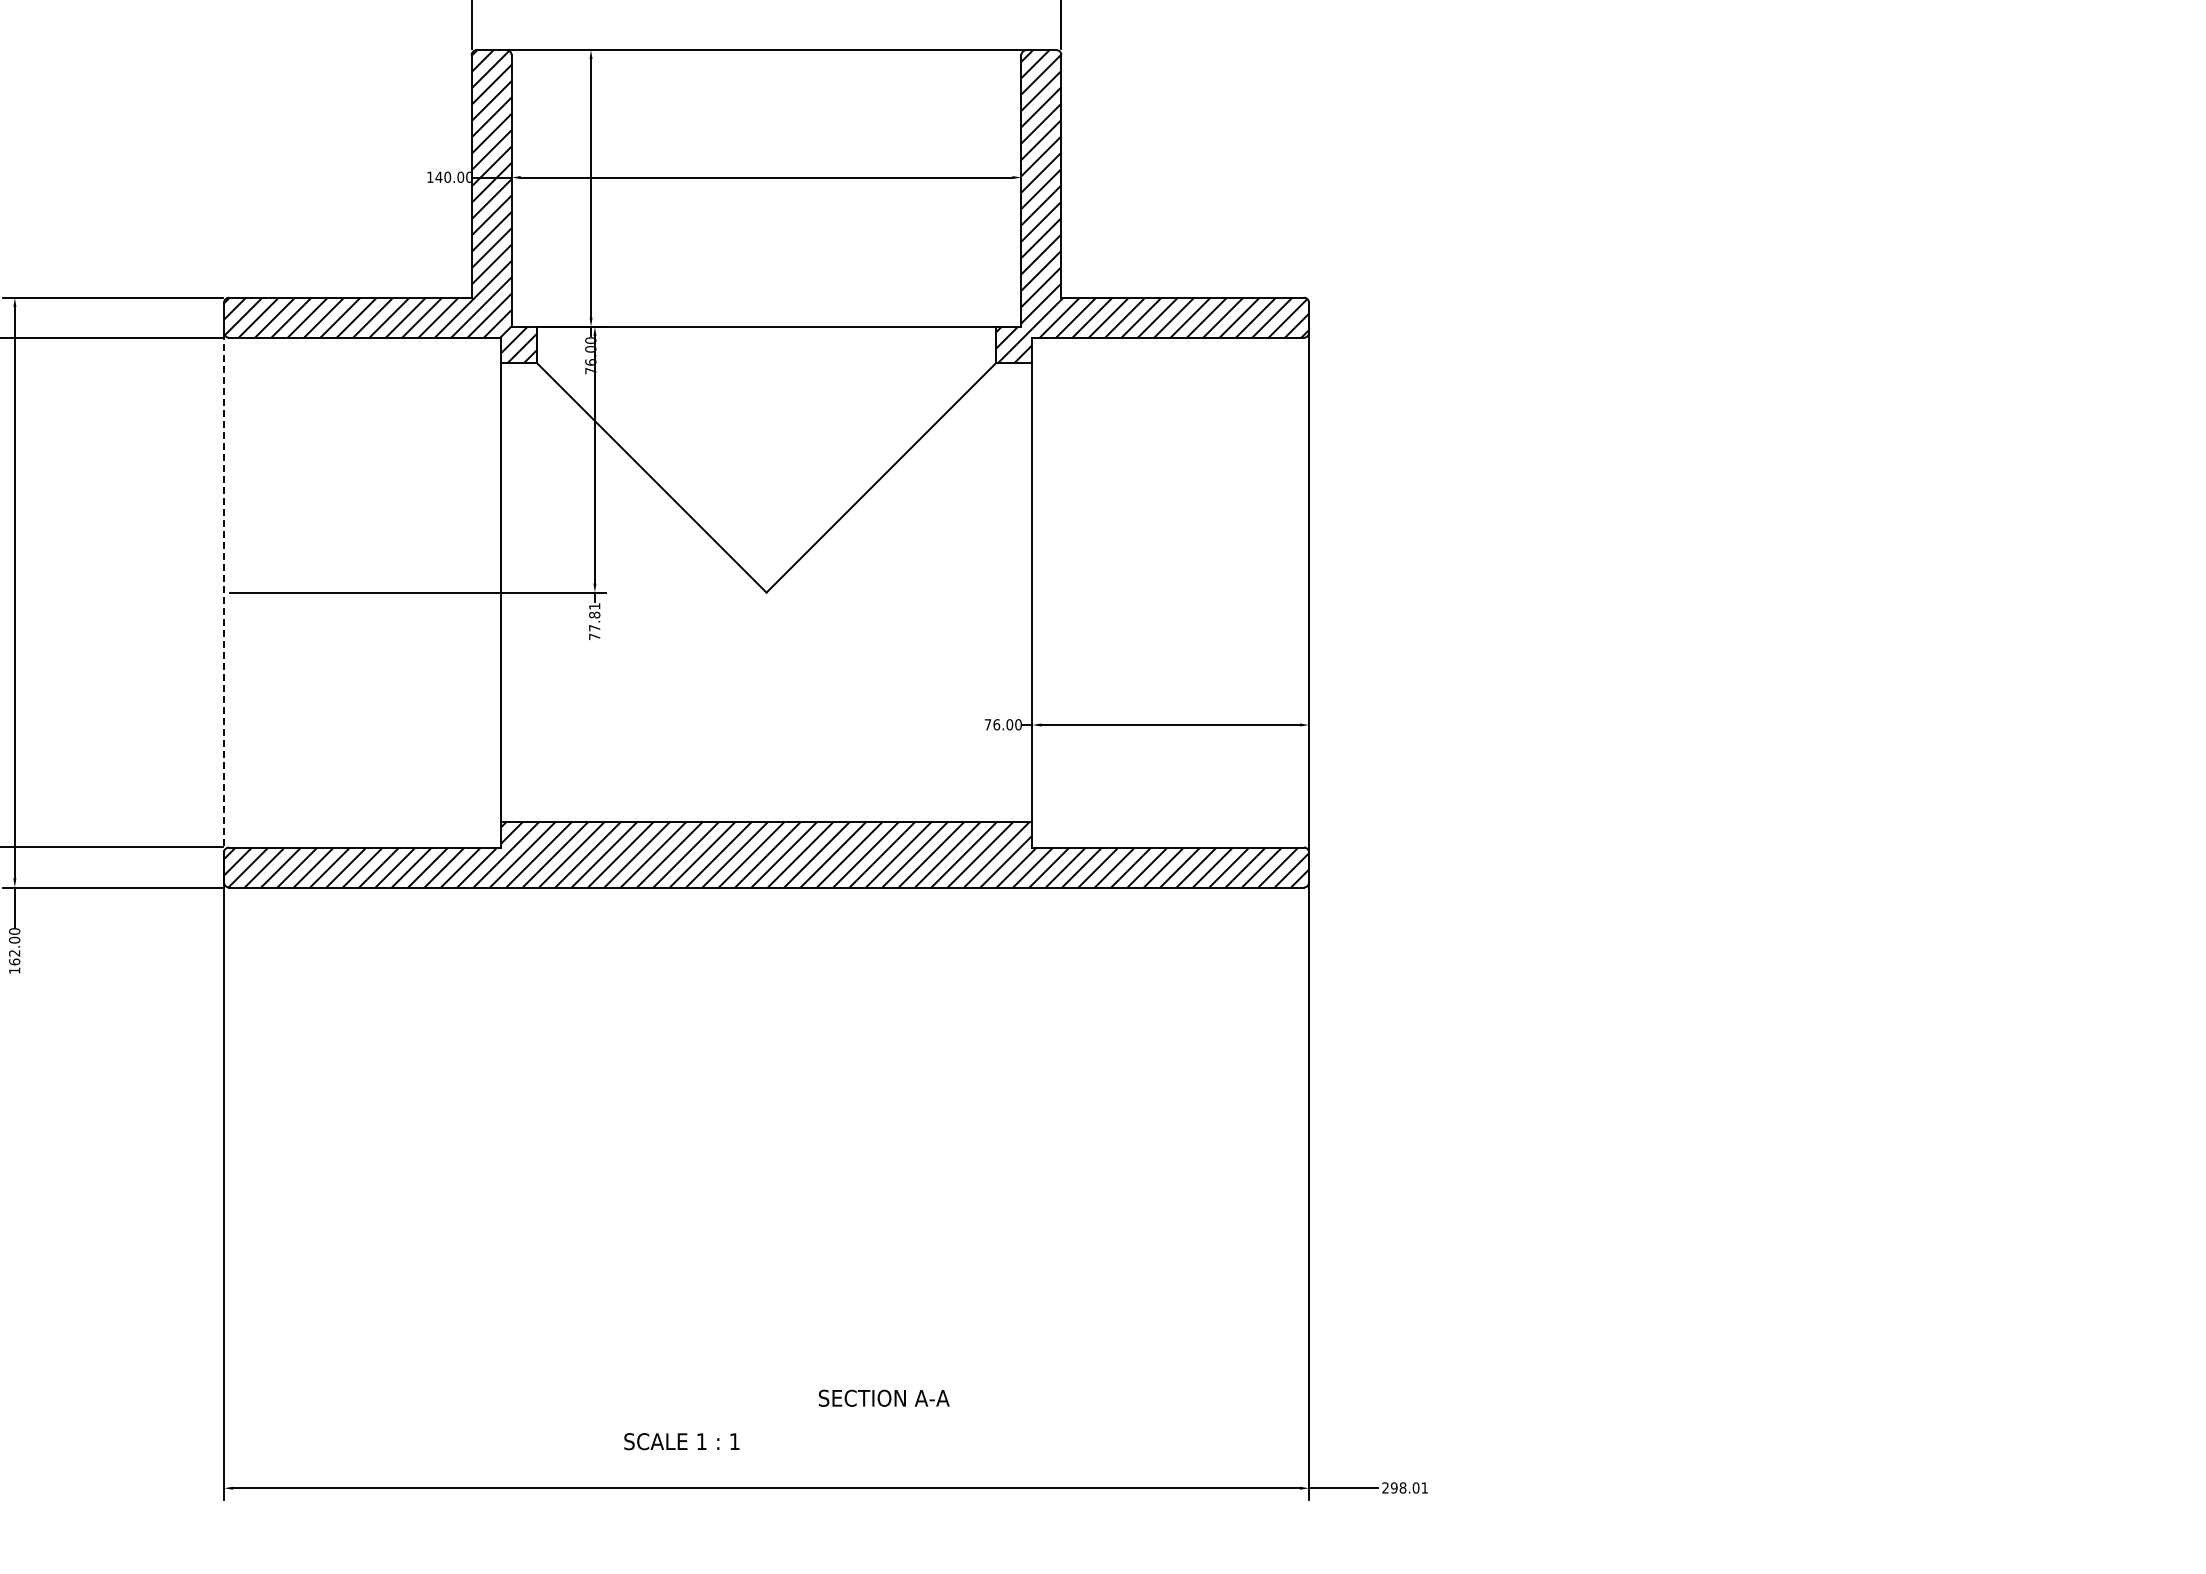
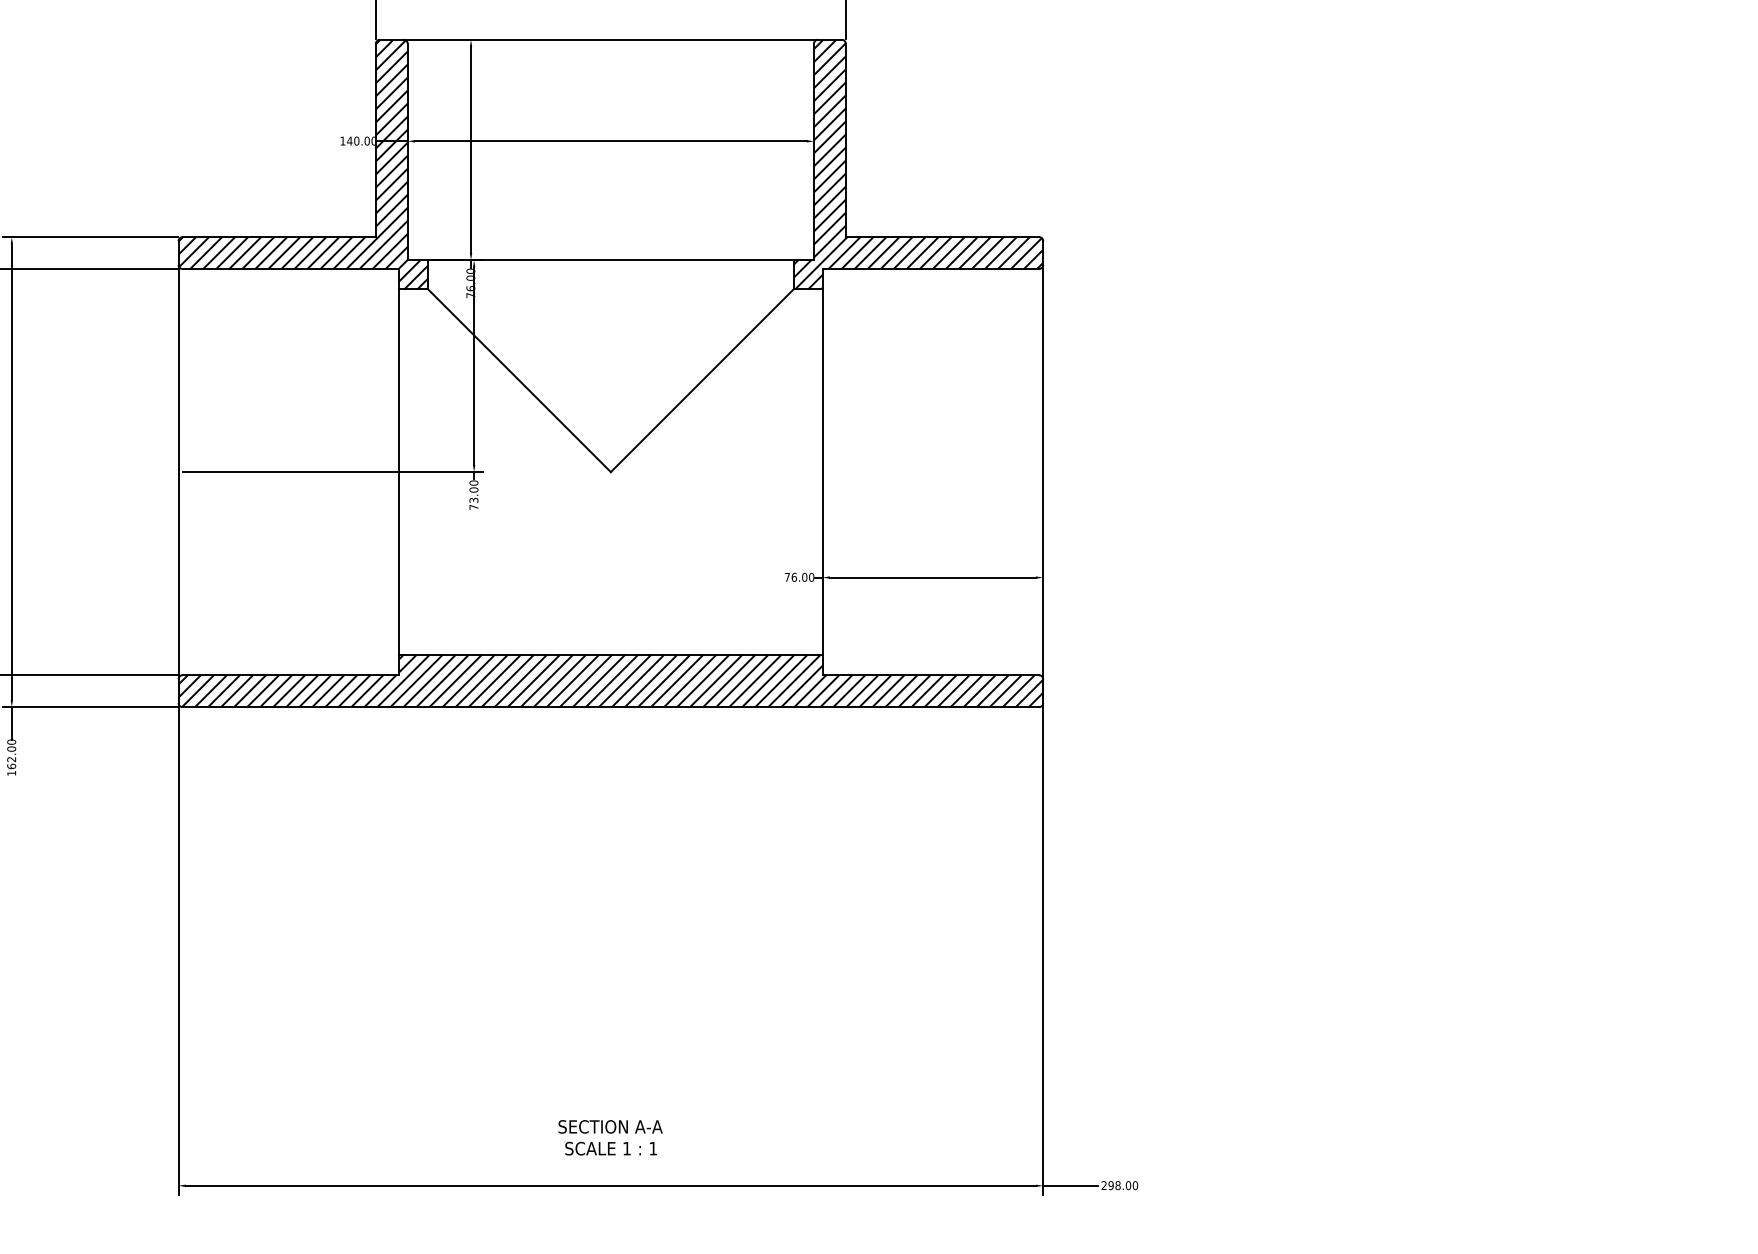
line: (224, 592) -> (178, 472), dashed -> solid
text: (594, 617) -> (473, 491), 77.81 -> 73.00
text: (883, 1397) -> (610, 1126), moved
text: (681, 1441) -> (610, 1148), moved
text: (1424, 1487) -> (1135, 1185), 298.01 -> 298.00

